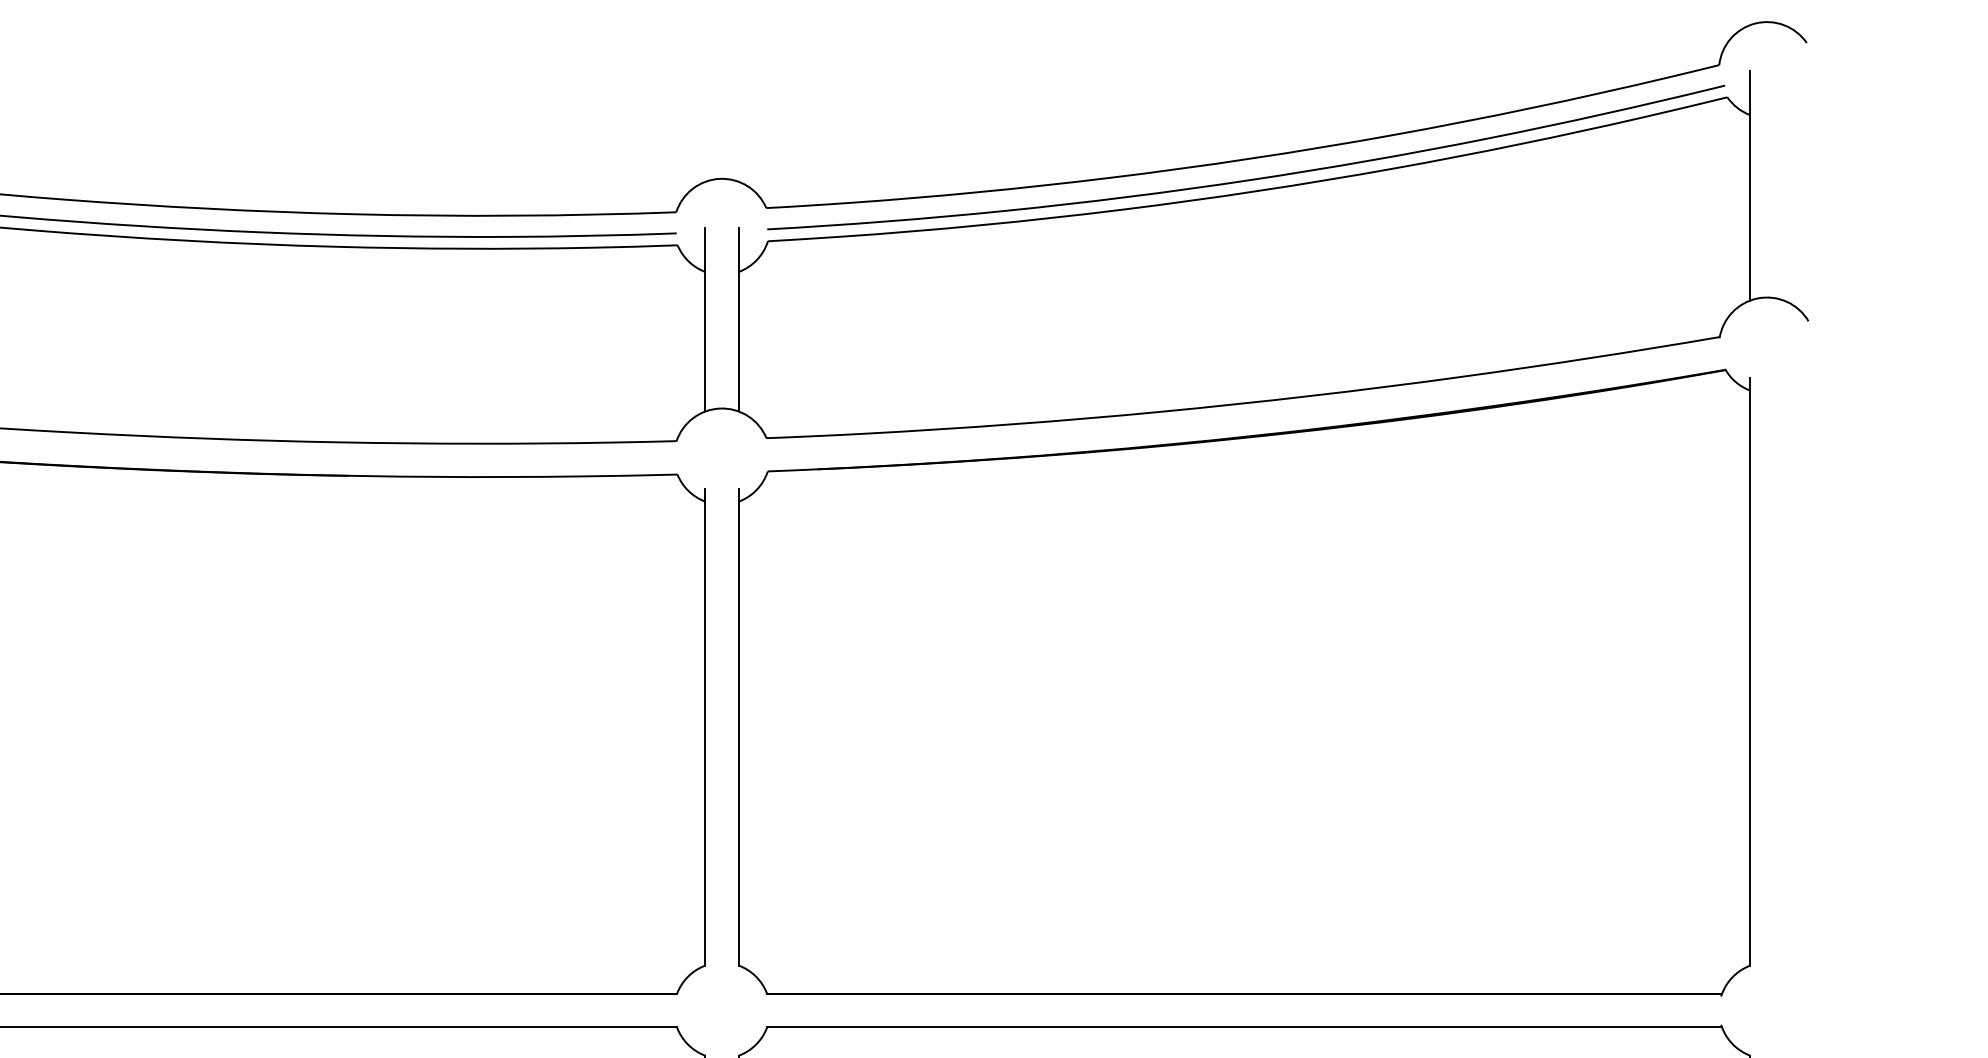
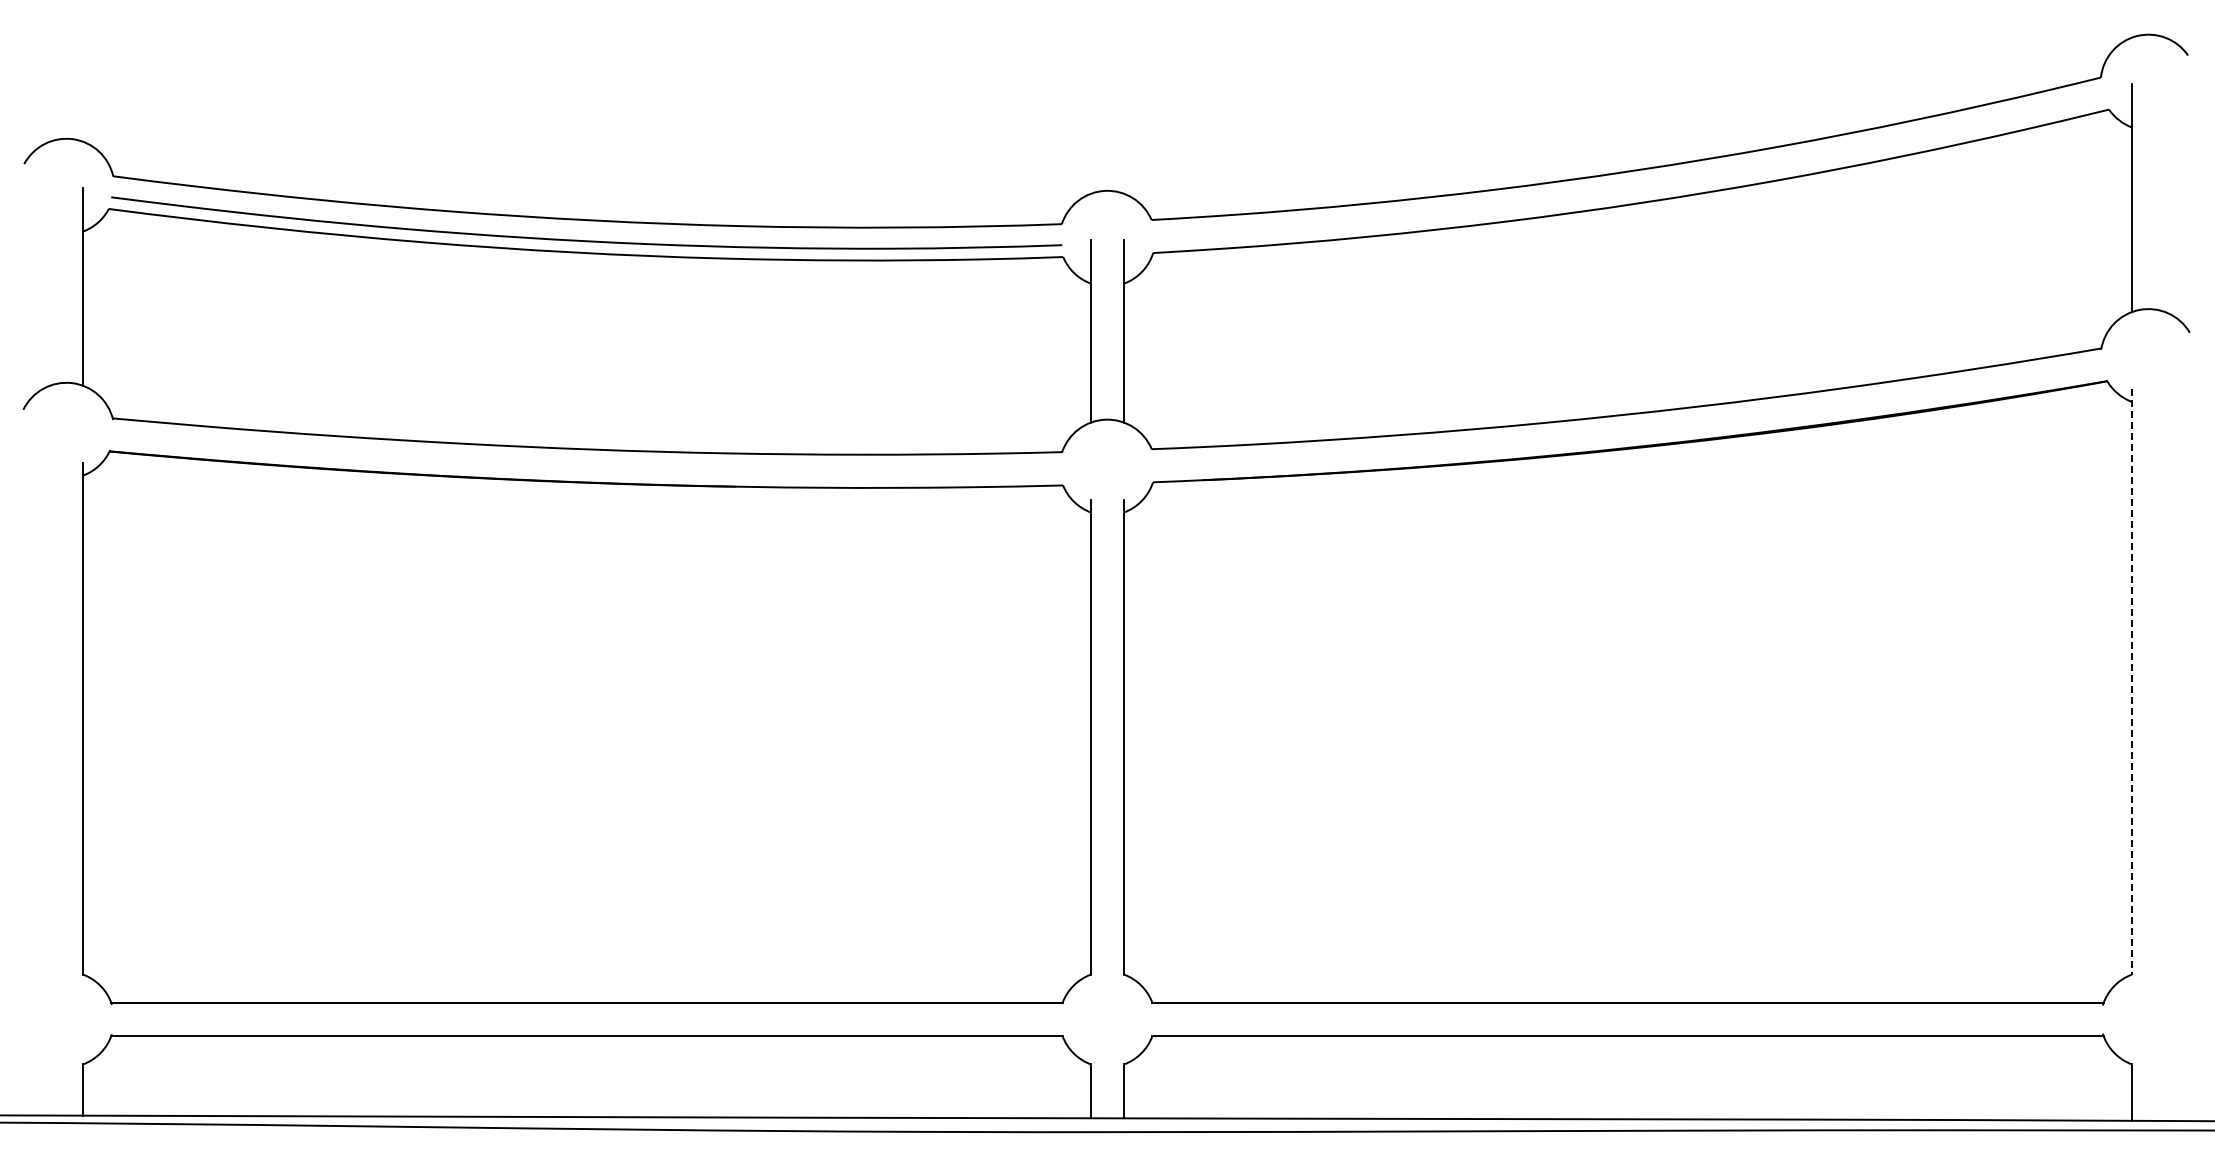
curve: (1252, 178) -> (1635, 190), removed
line: (1749, 672) -> (2131, 682), solid -> dashed

